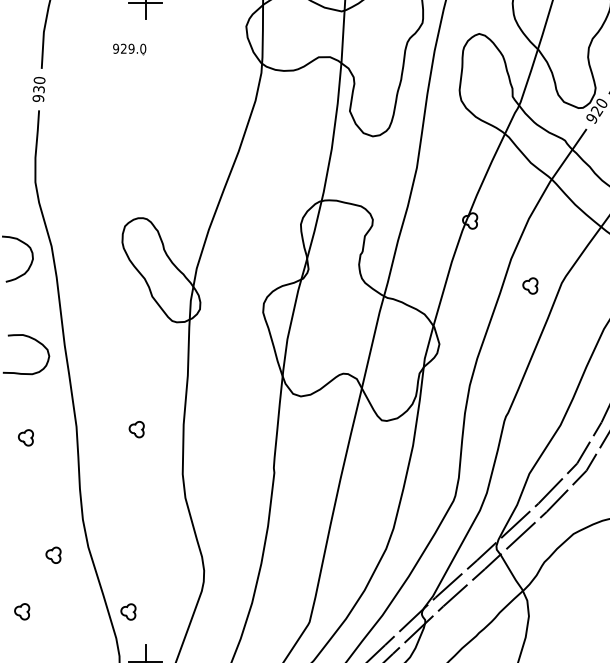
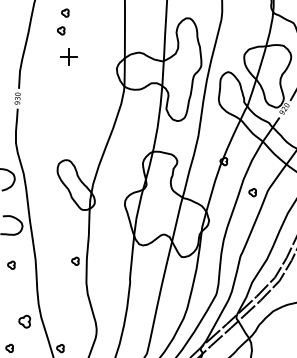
part: (128, 49) -> (60, 79), removed
part: (136, 427) -> (75, 260), moved
part: (53, 553) -> (24, 320), size x1.6

